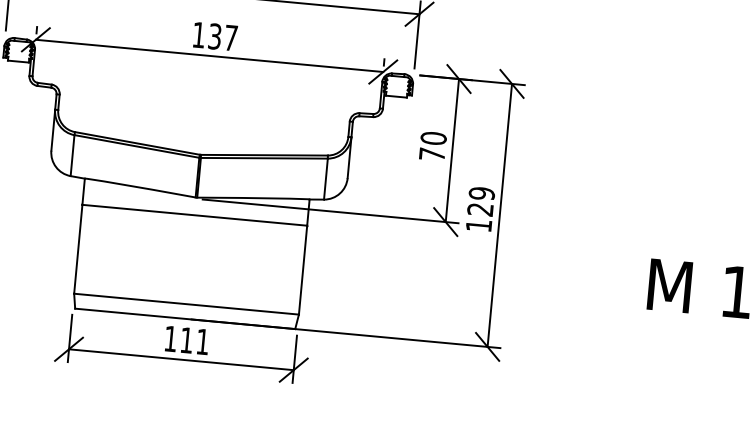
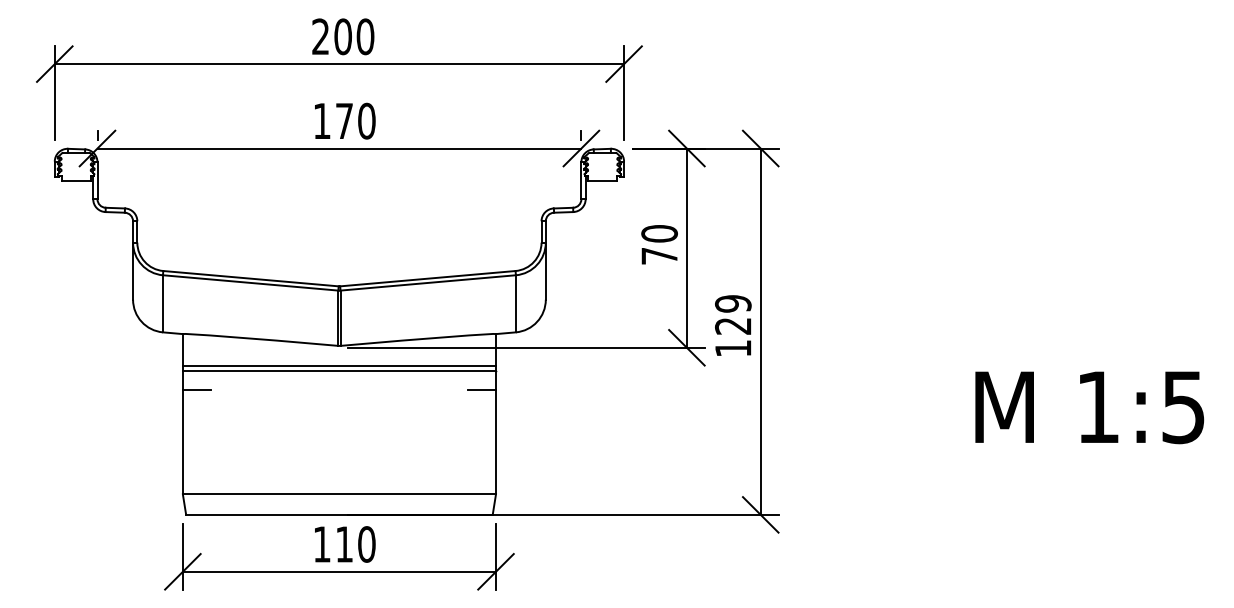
text: (222, 36) -> (355, 120), 137 -> 170
line: (195, 212) -> (339, 366), added
line: (90, 220) -> (196, 390), added
line: (295, 239) -> (481, 390), added
text: (202, 341) -> (366, 544), 111 -> 110

